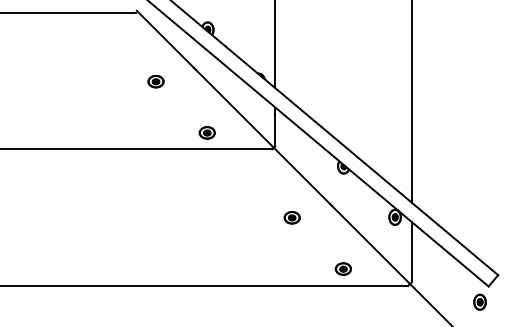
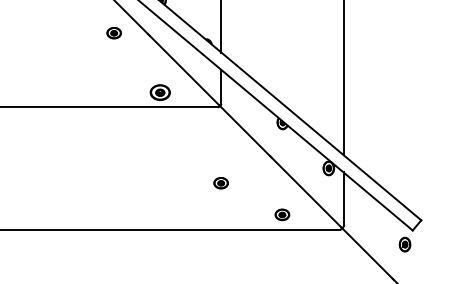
part: (155, 81) -> (113, 33), moved
part: (206, 132) -> (159, 92), size x1.4
part: (291, 217) -> (220, 182), moved

